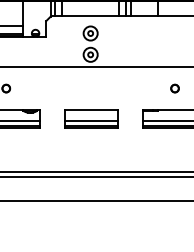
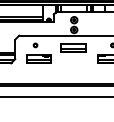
part: (91, 117) -> (73, 47), moved

